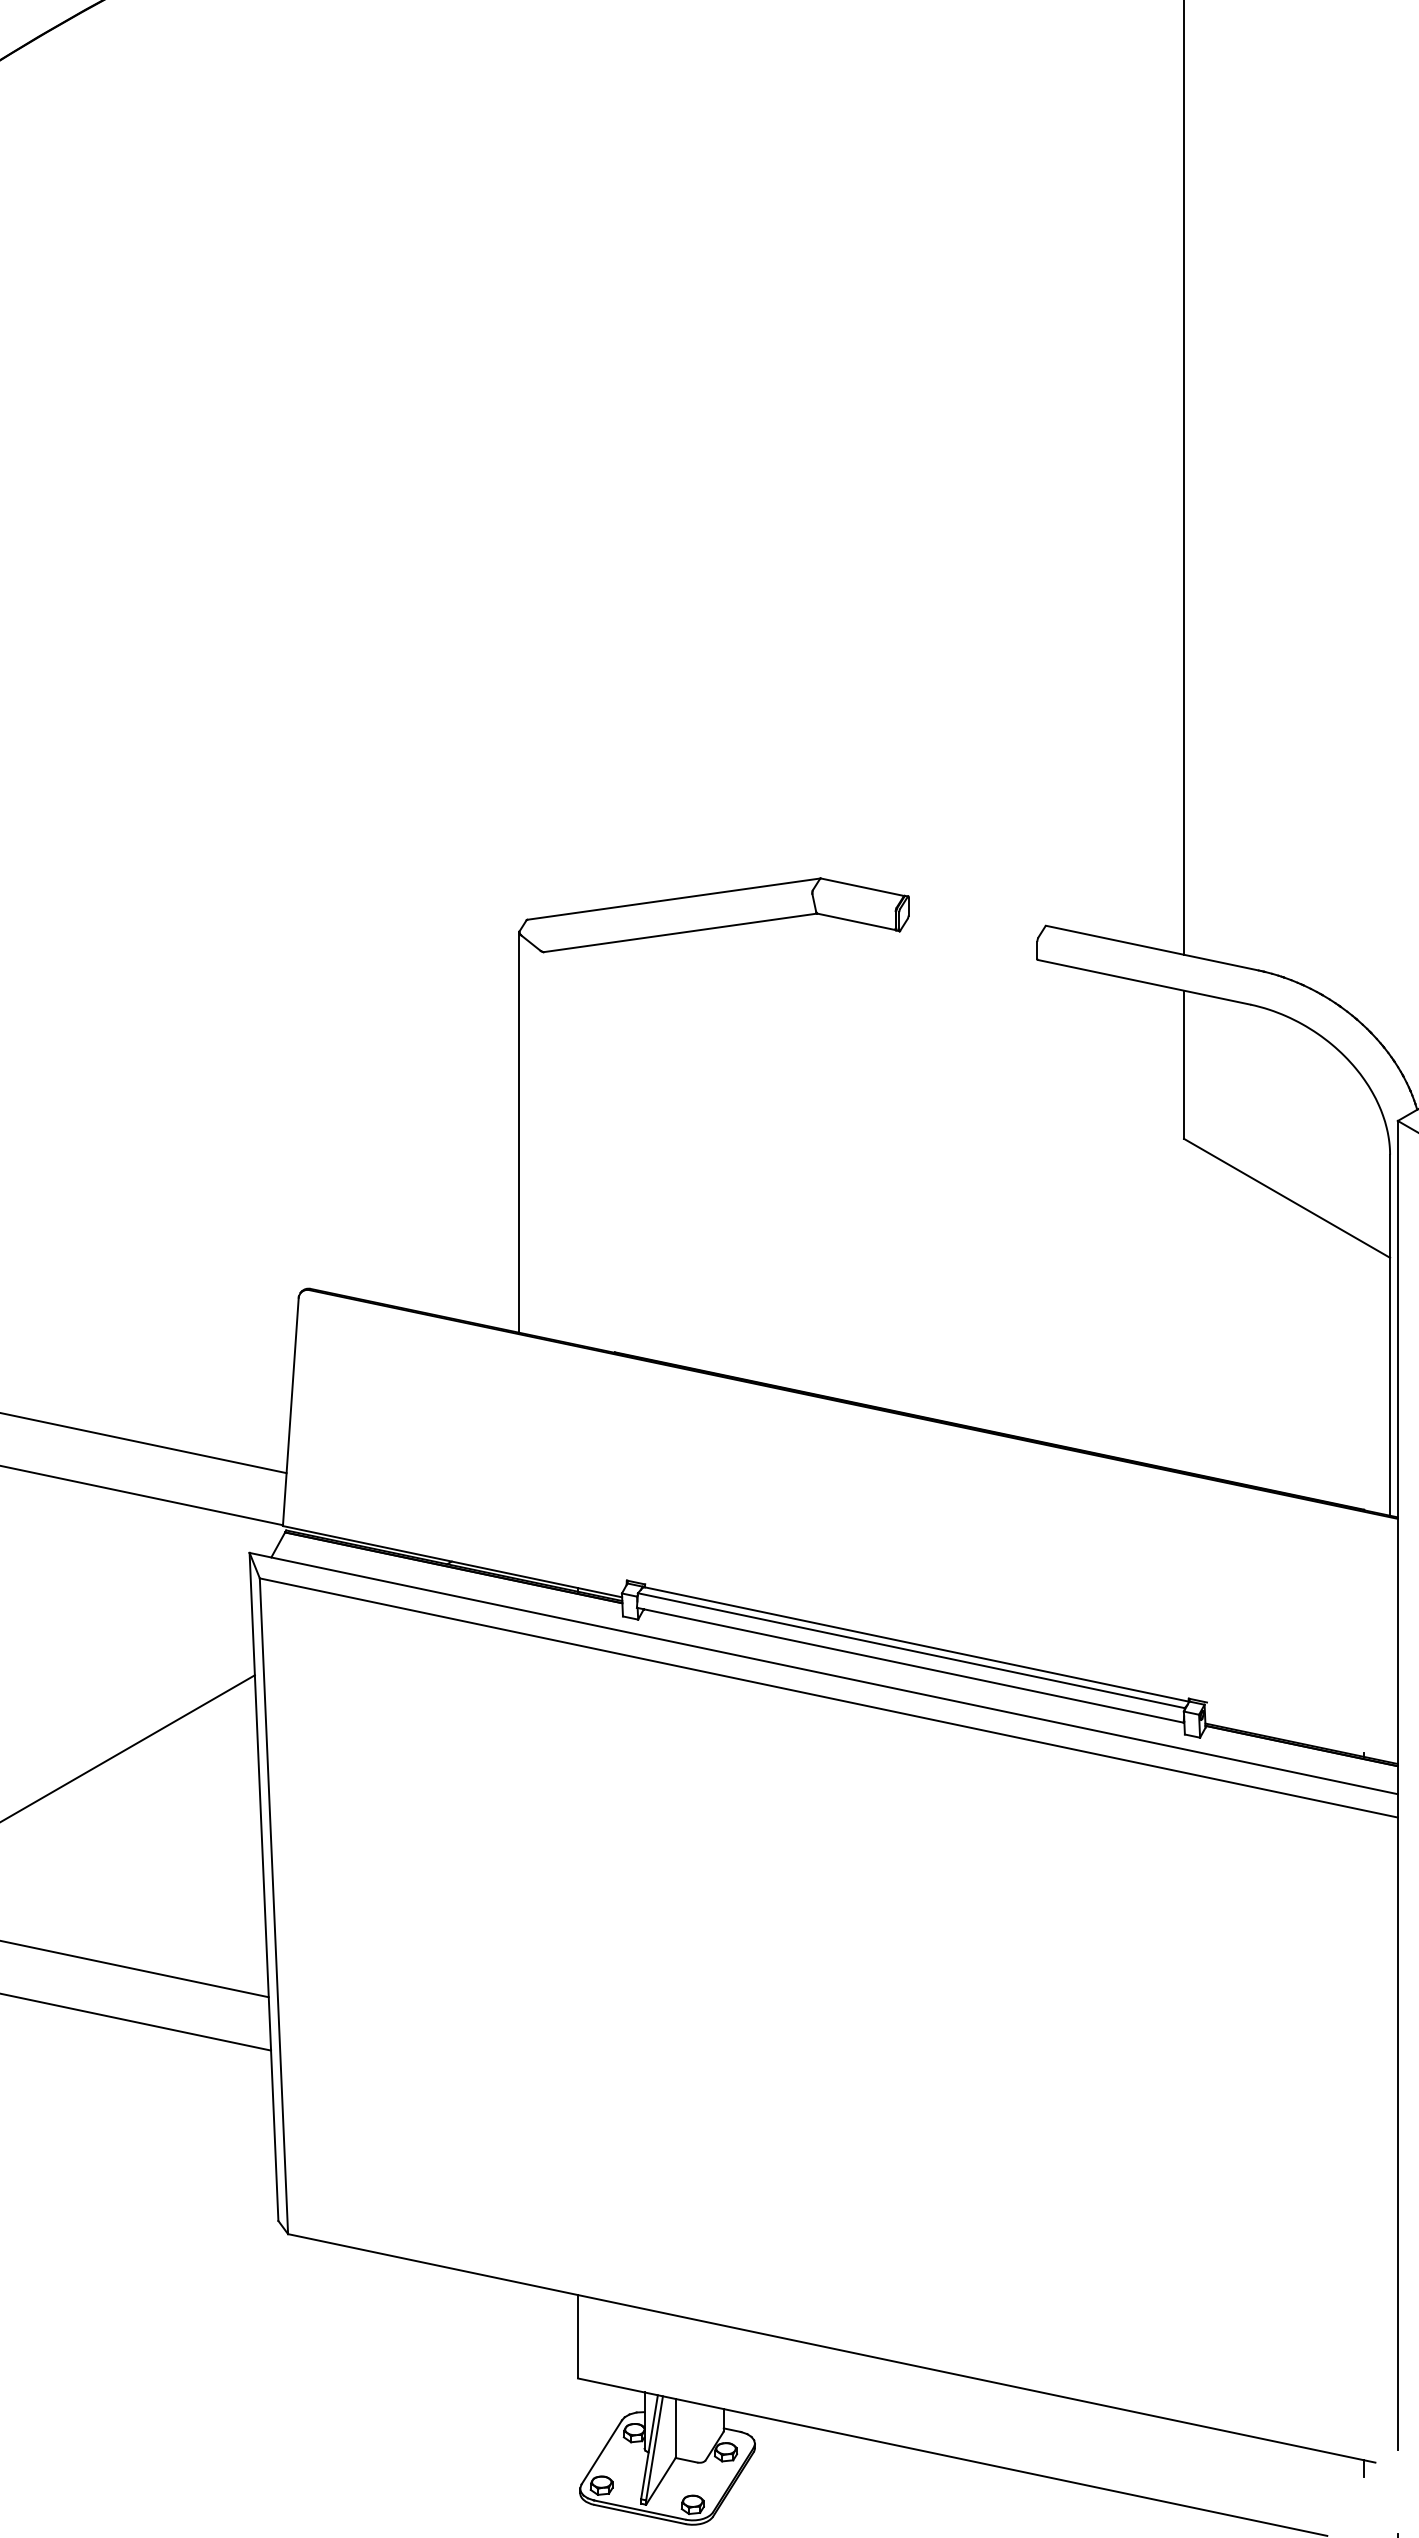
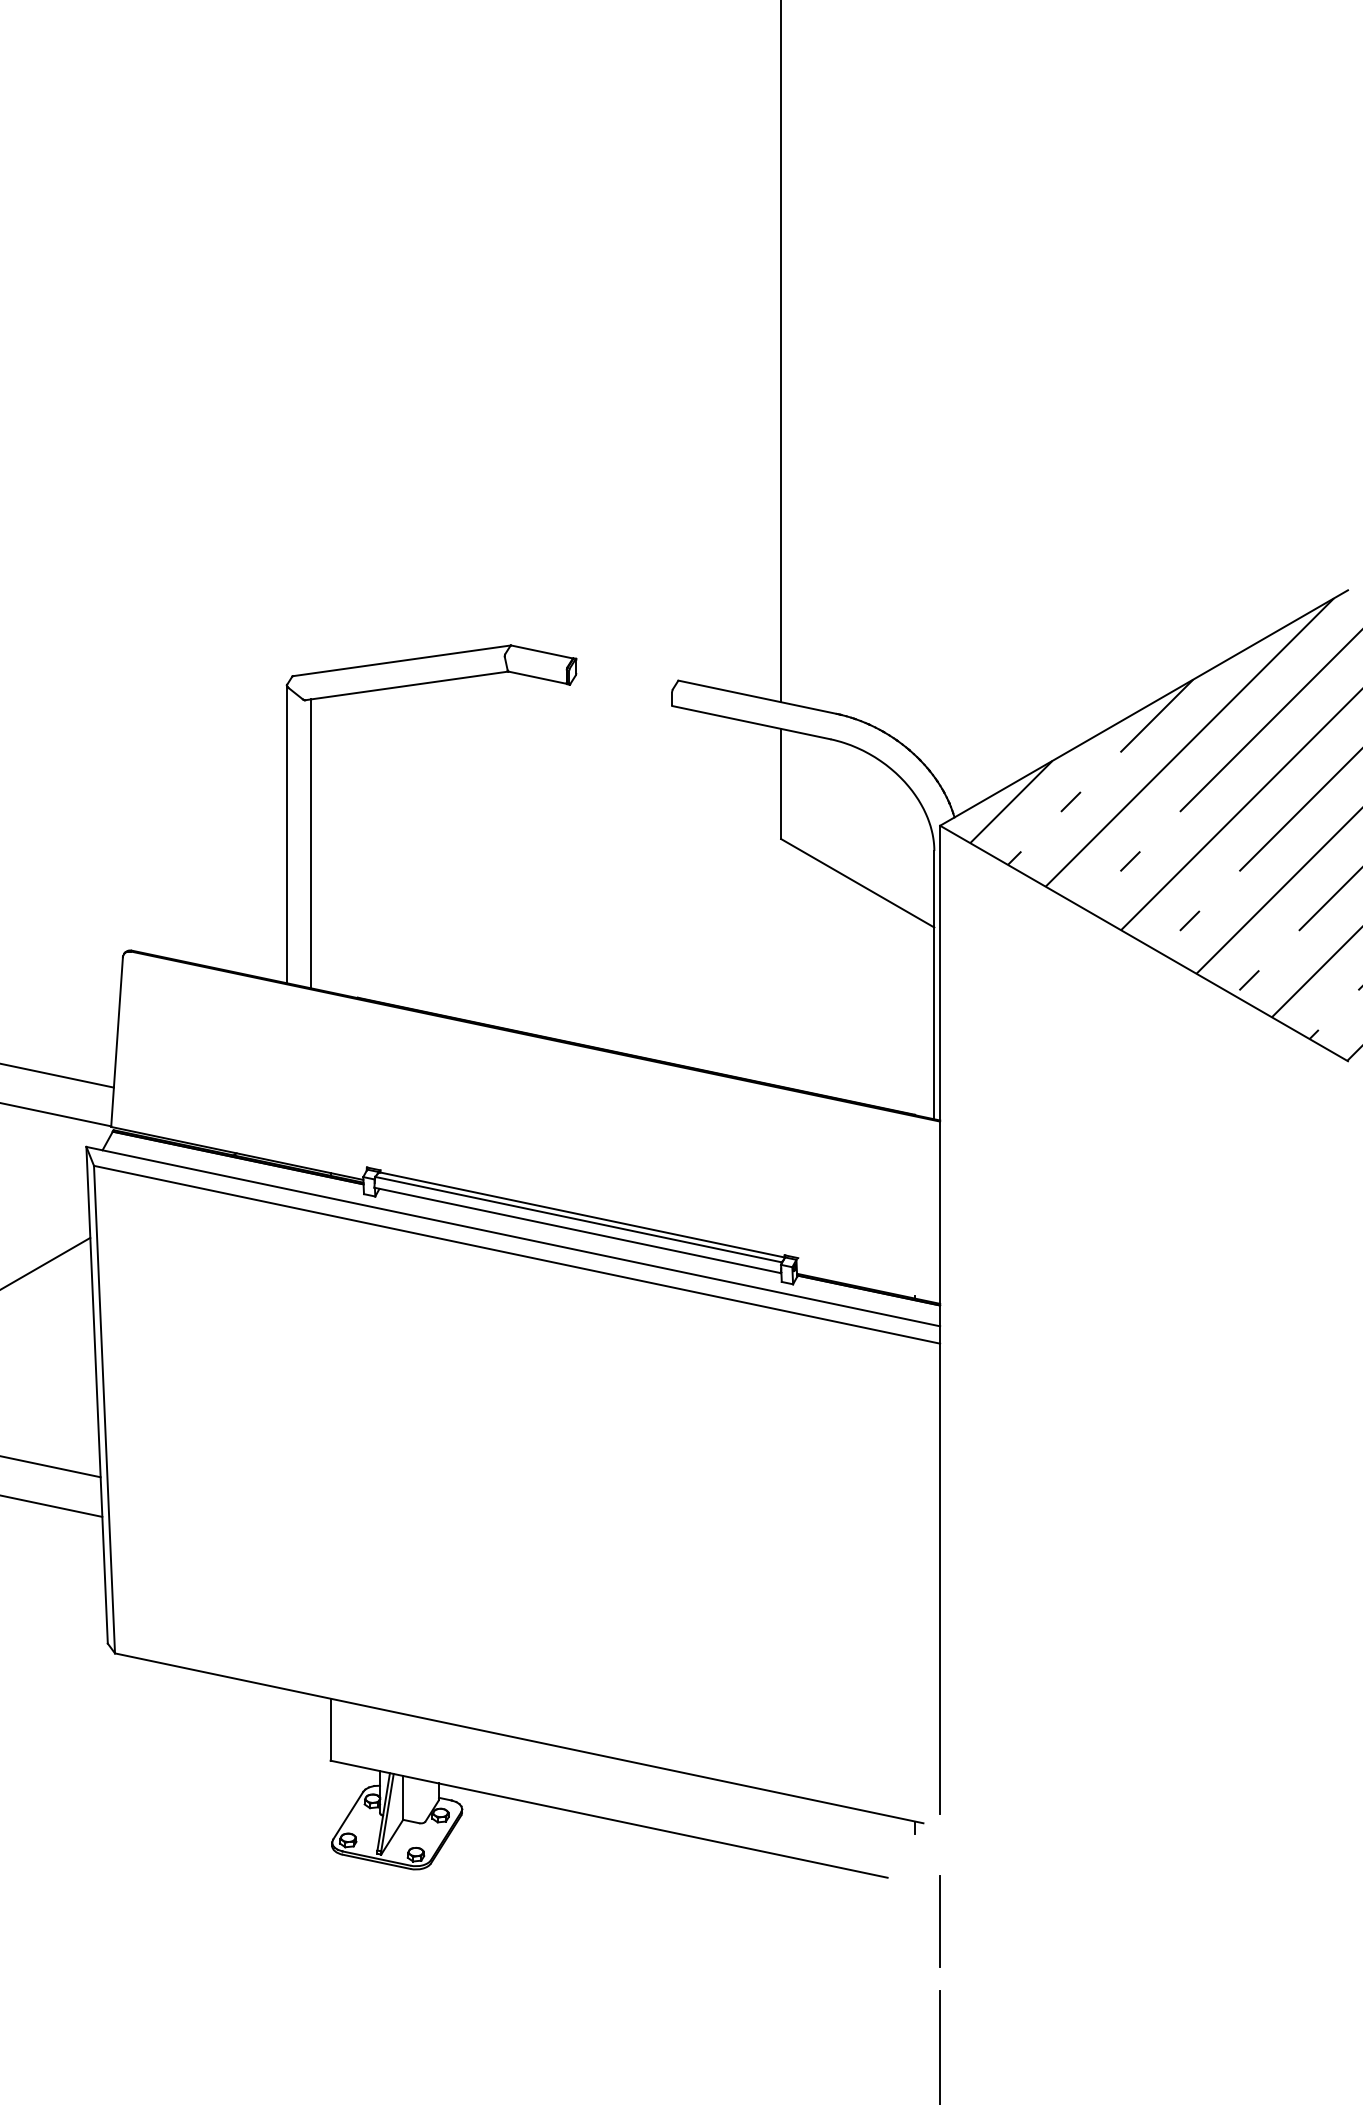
line: (552, 1144) -> (311, 843), added

